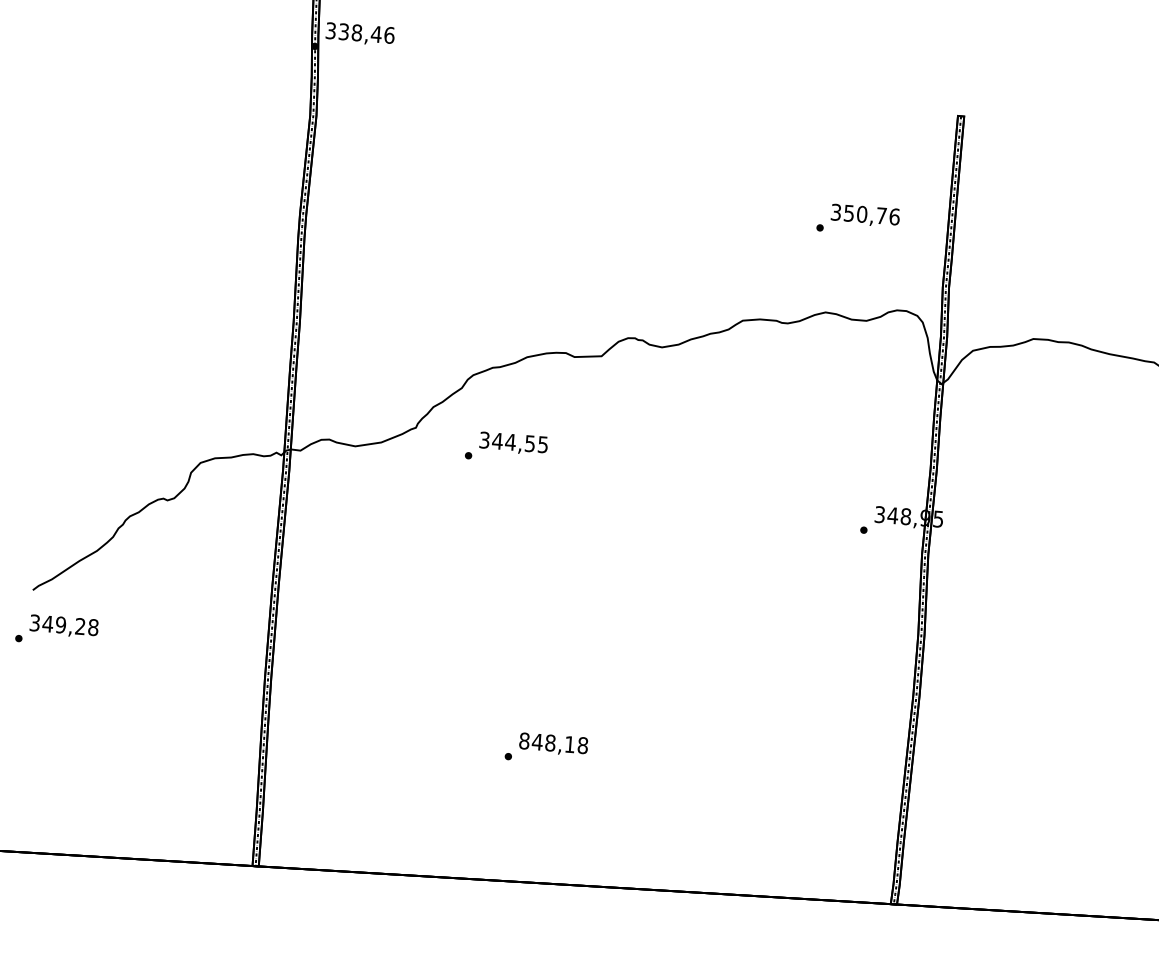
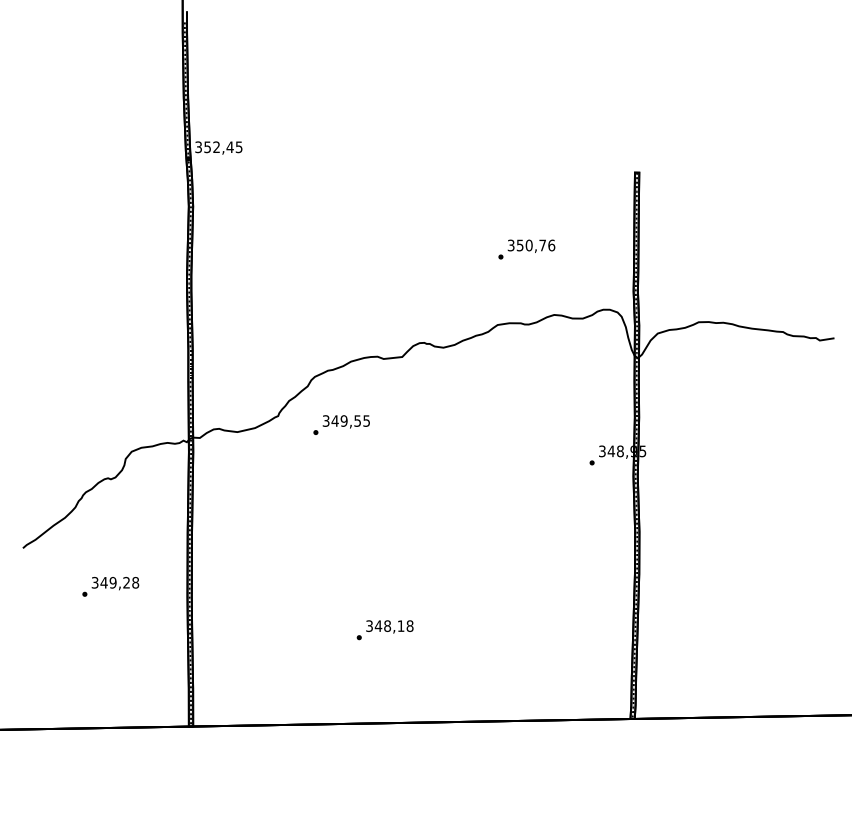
text: (366, 33) -> (223, 147), 338,46 -> 352,45
text: (857, 219) -> (526, 249), moved
text: (509, 441) -> (343, 420), 344,55 -> 349,55
text: (56, 630) -> (110, 586), moved
text: (524, 740) -> (369, 625), 848,18 -> 348,18

